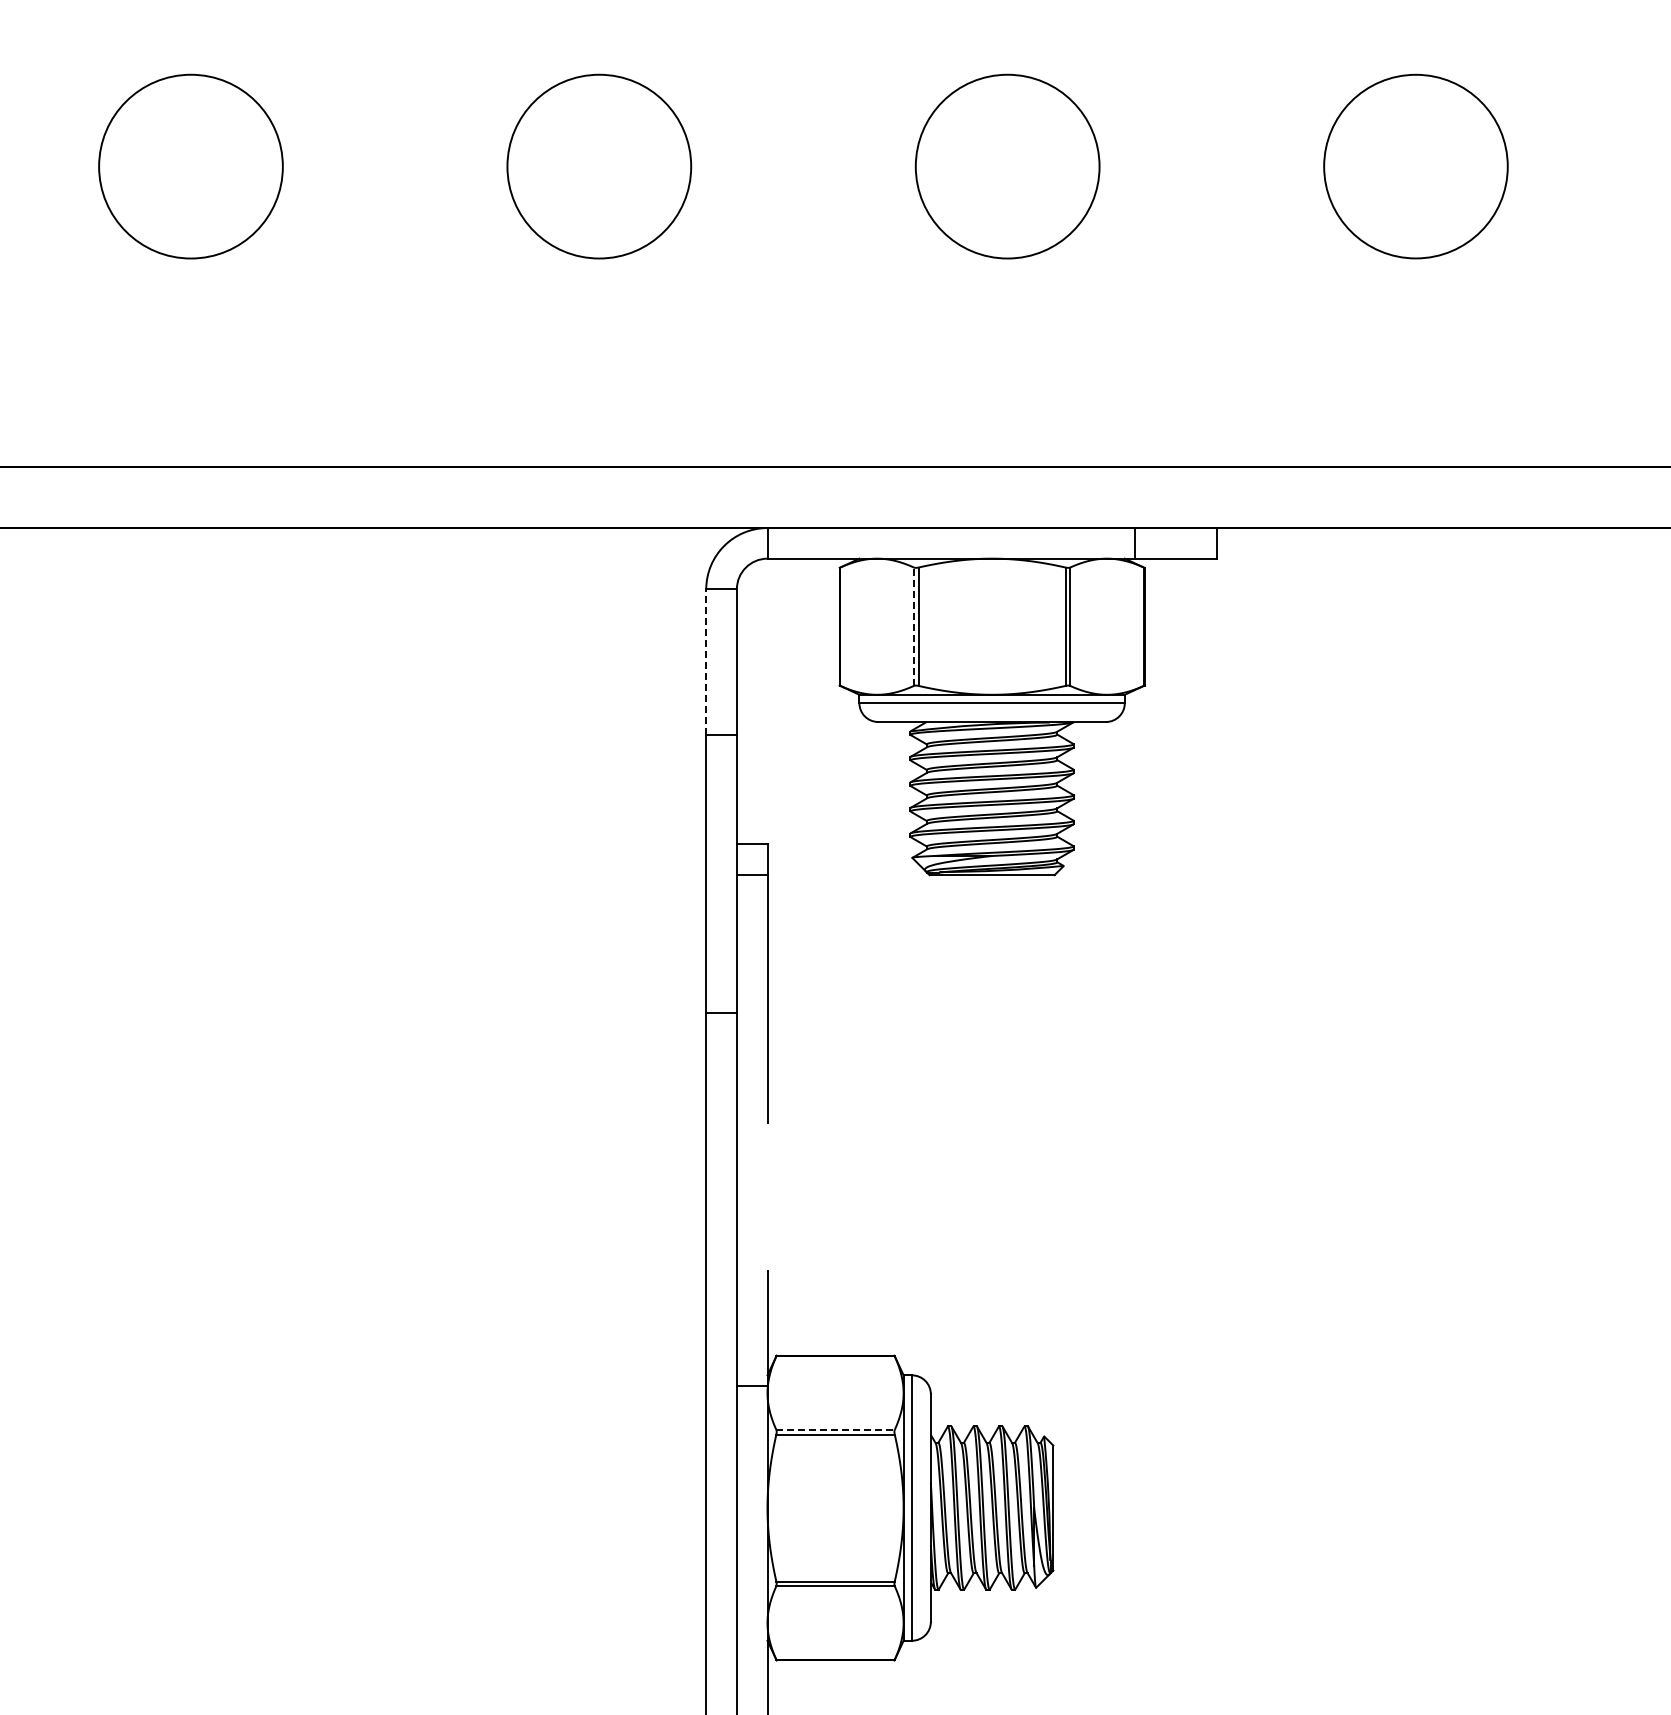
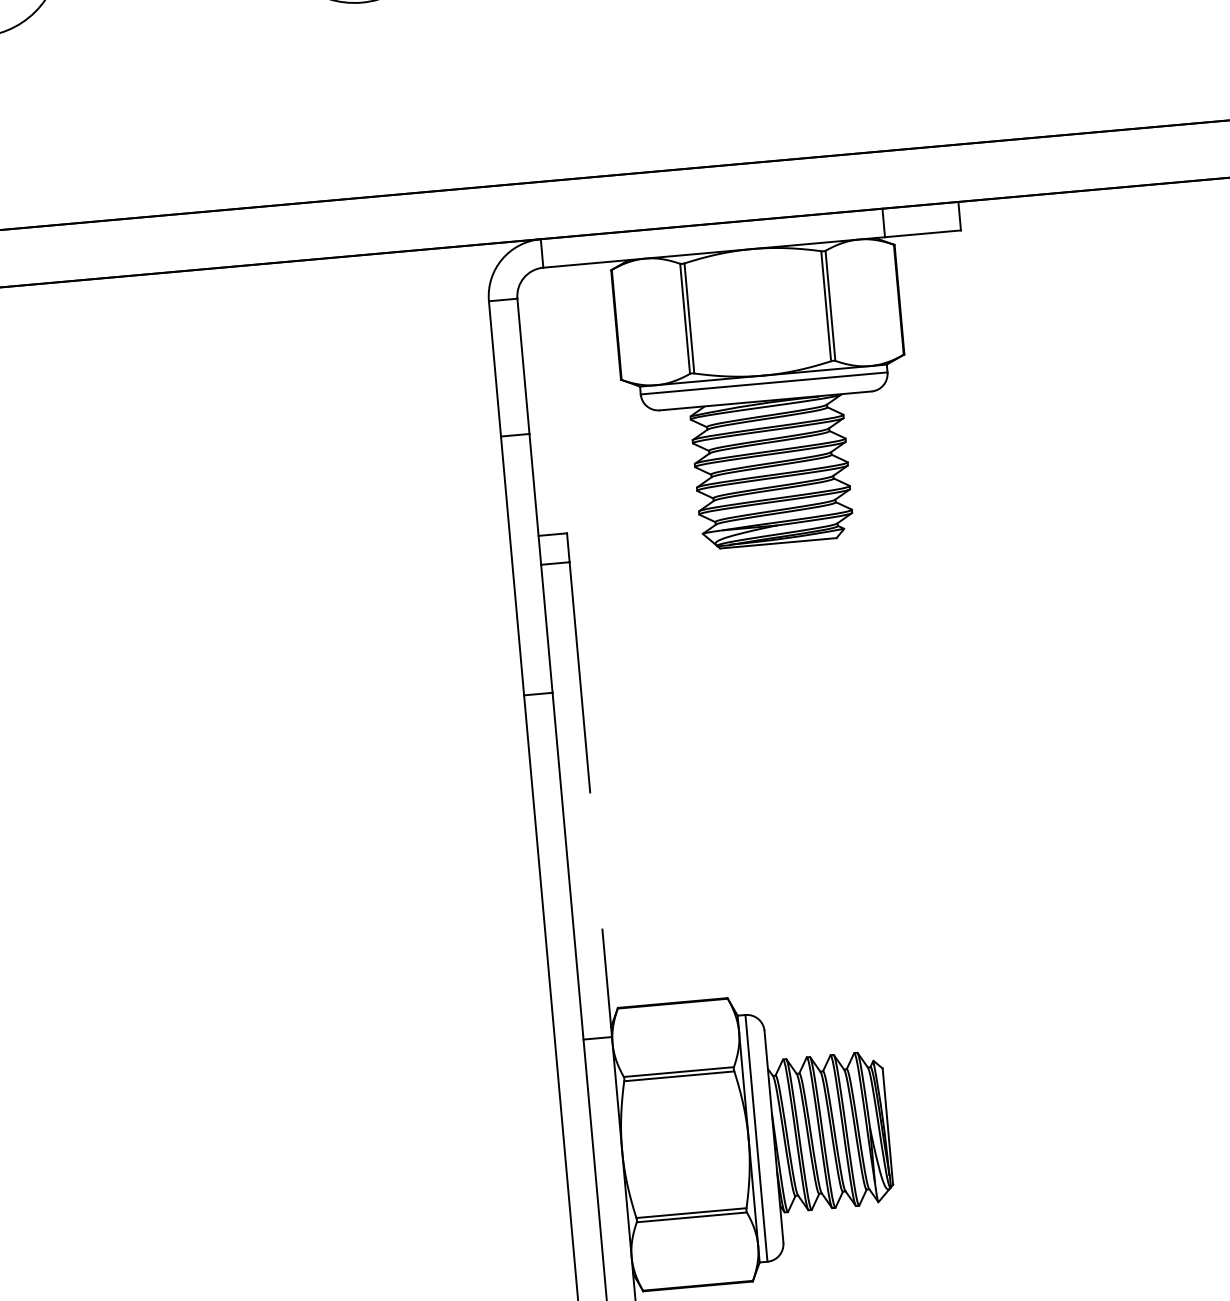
line: (913, 626) -> (684, 318), dashed -> solid
line: (706, 662) -> (495, 369), dashed -> solid
line: (836, 1429) -> (679, 1071), dashed -> solid

